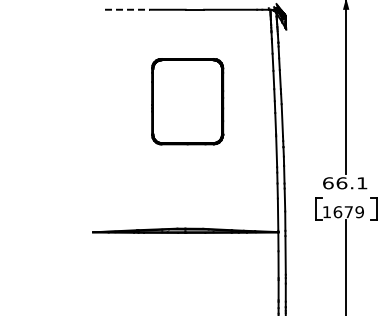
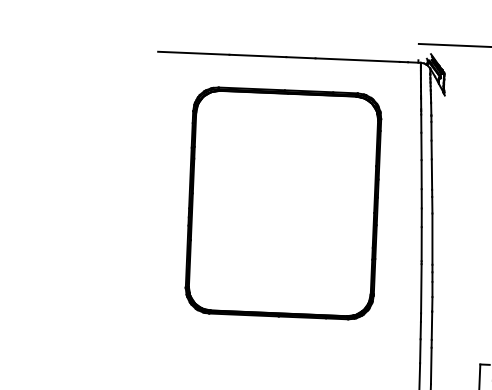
line: (127, 9) -> (193, 52), dashed -> solid
part: (187, 101) -> (283, 202), size x1.67

